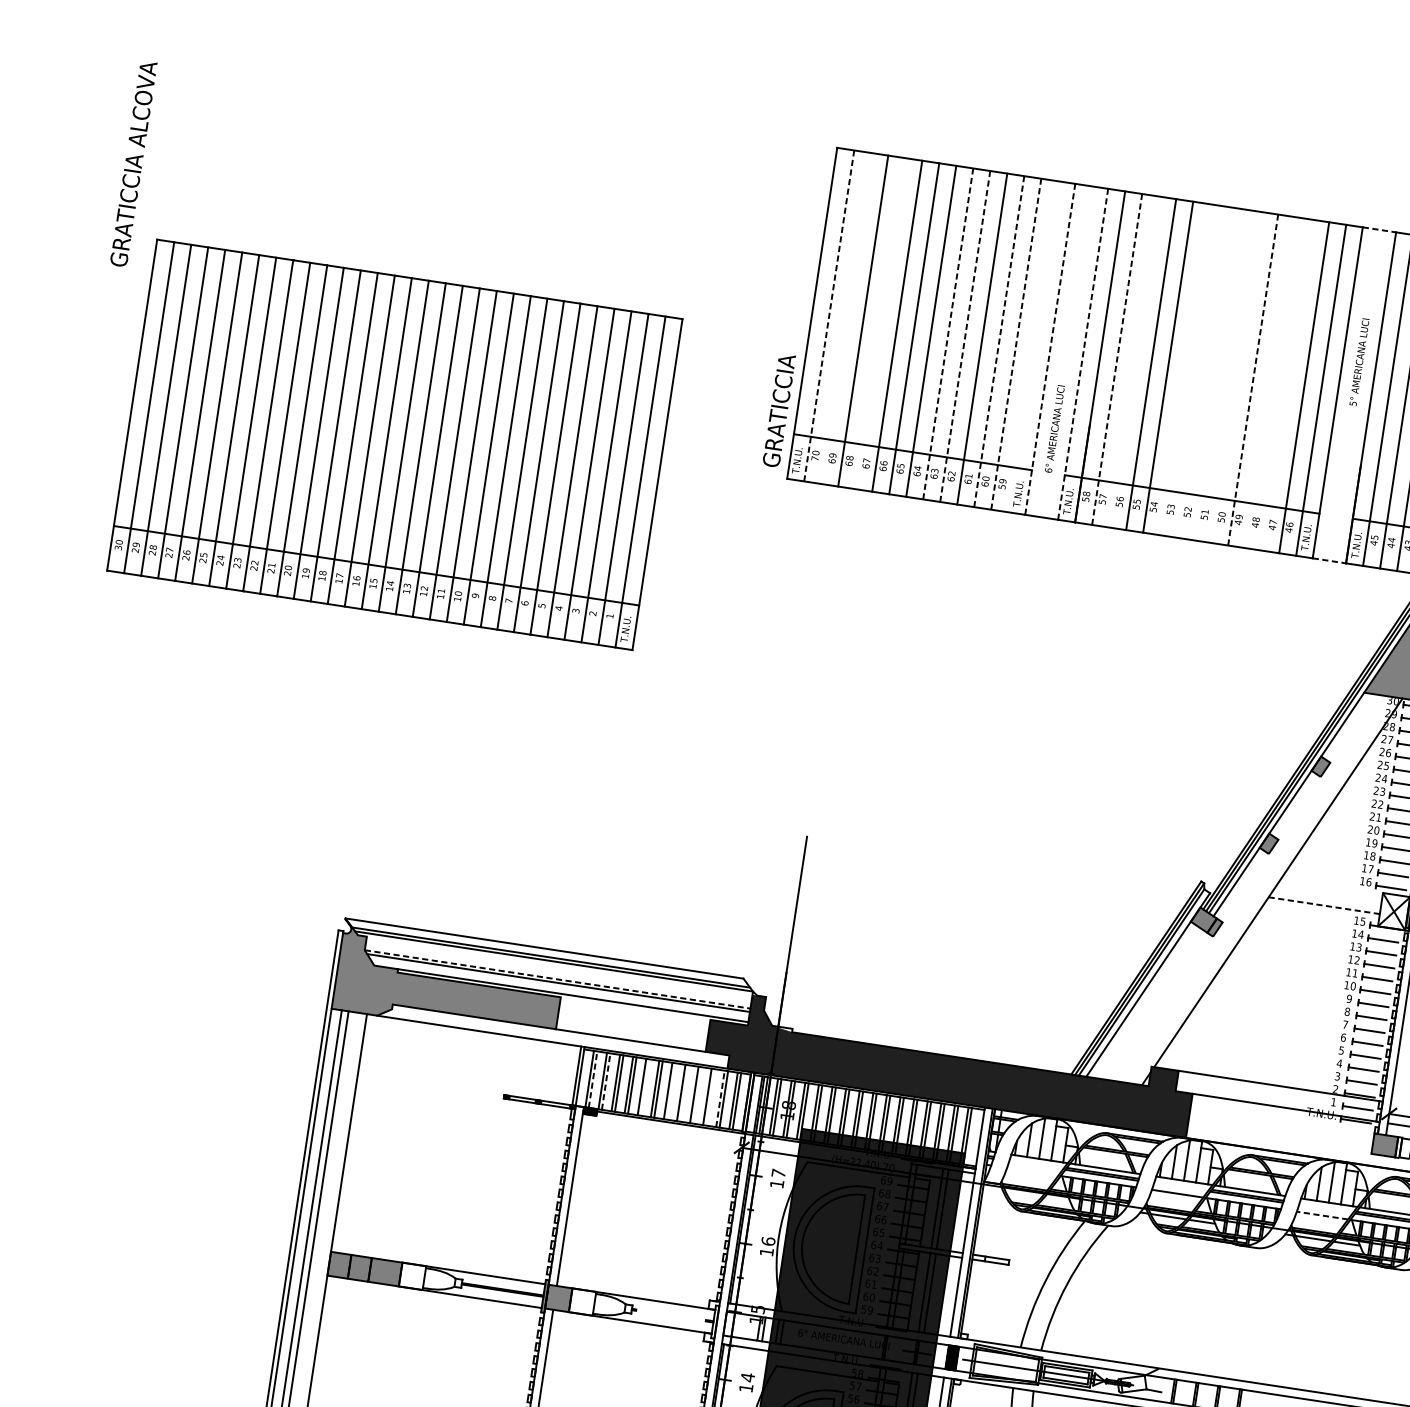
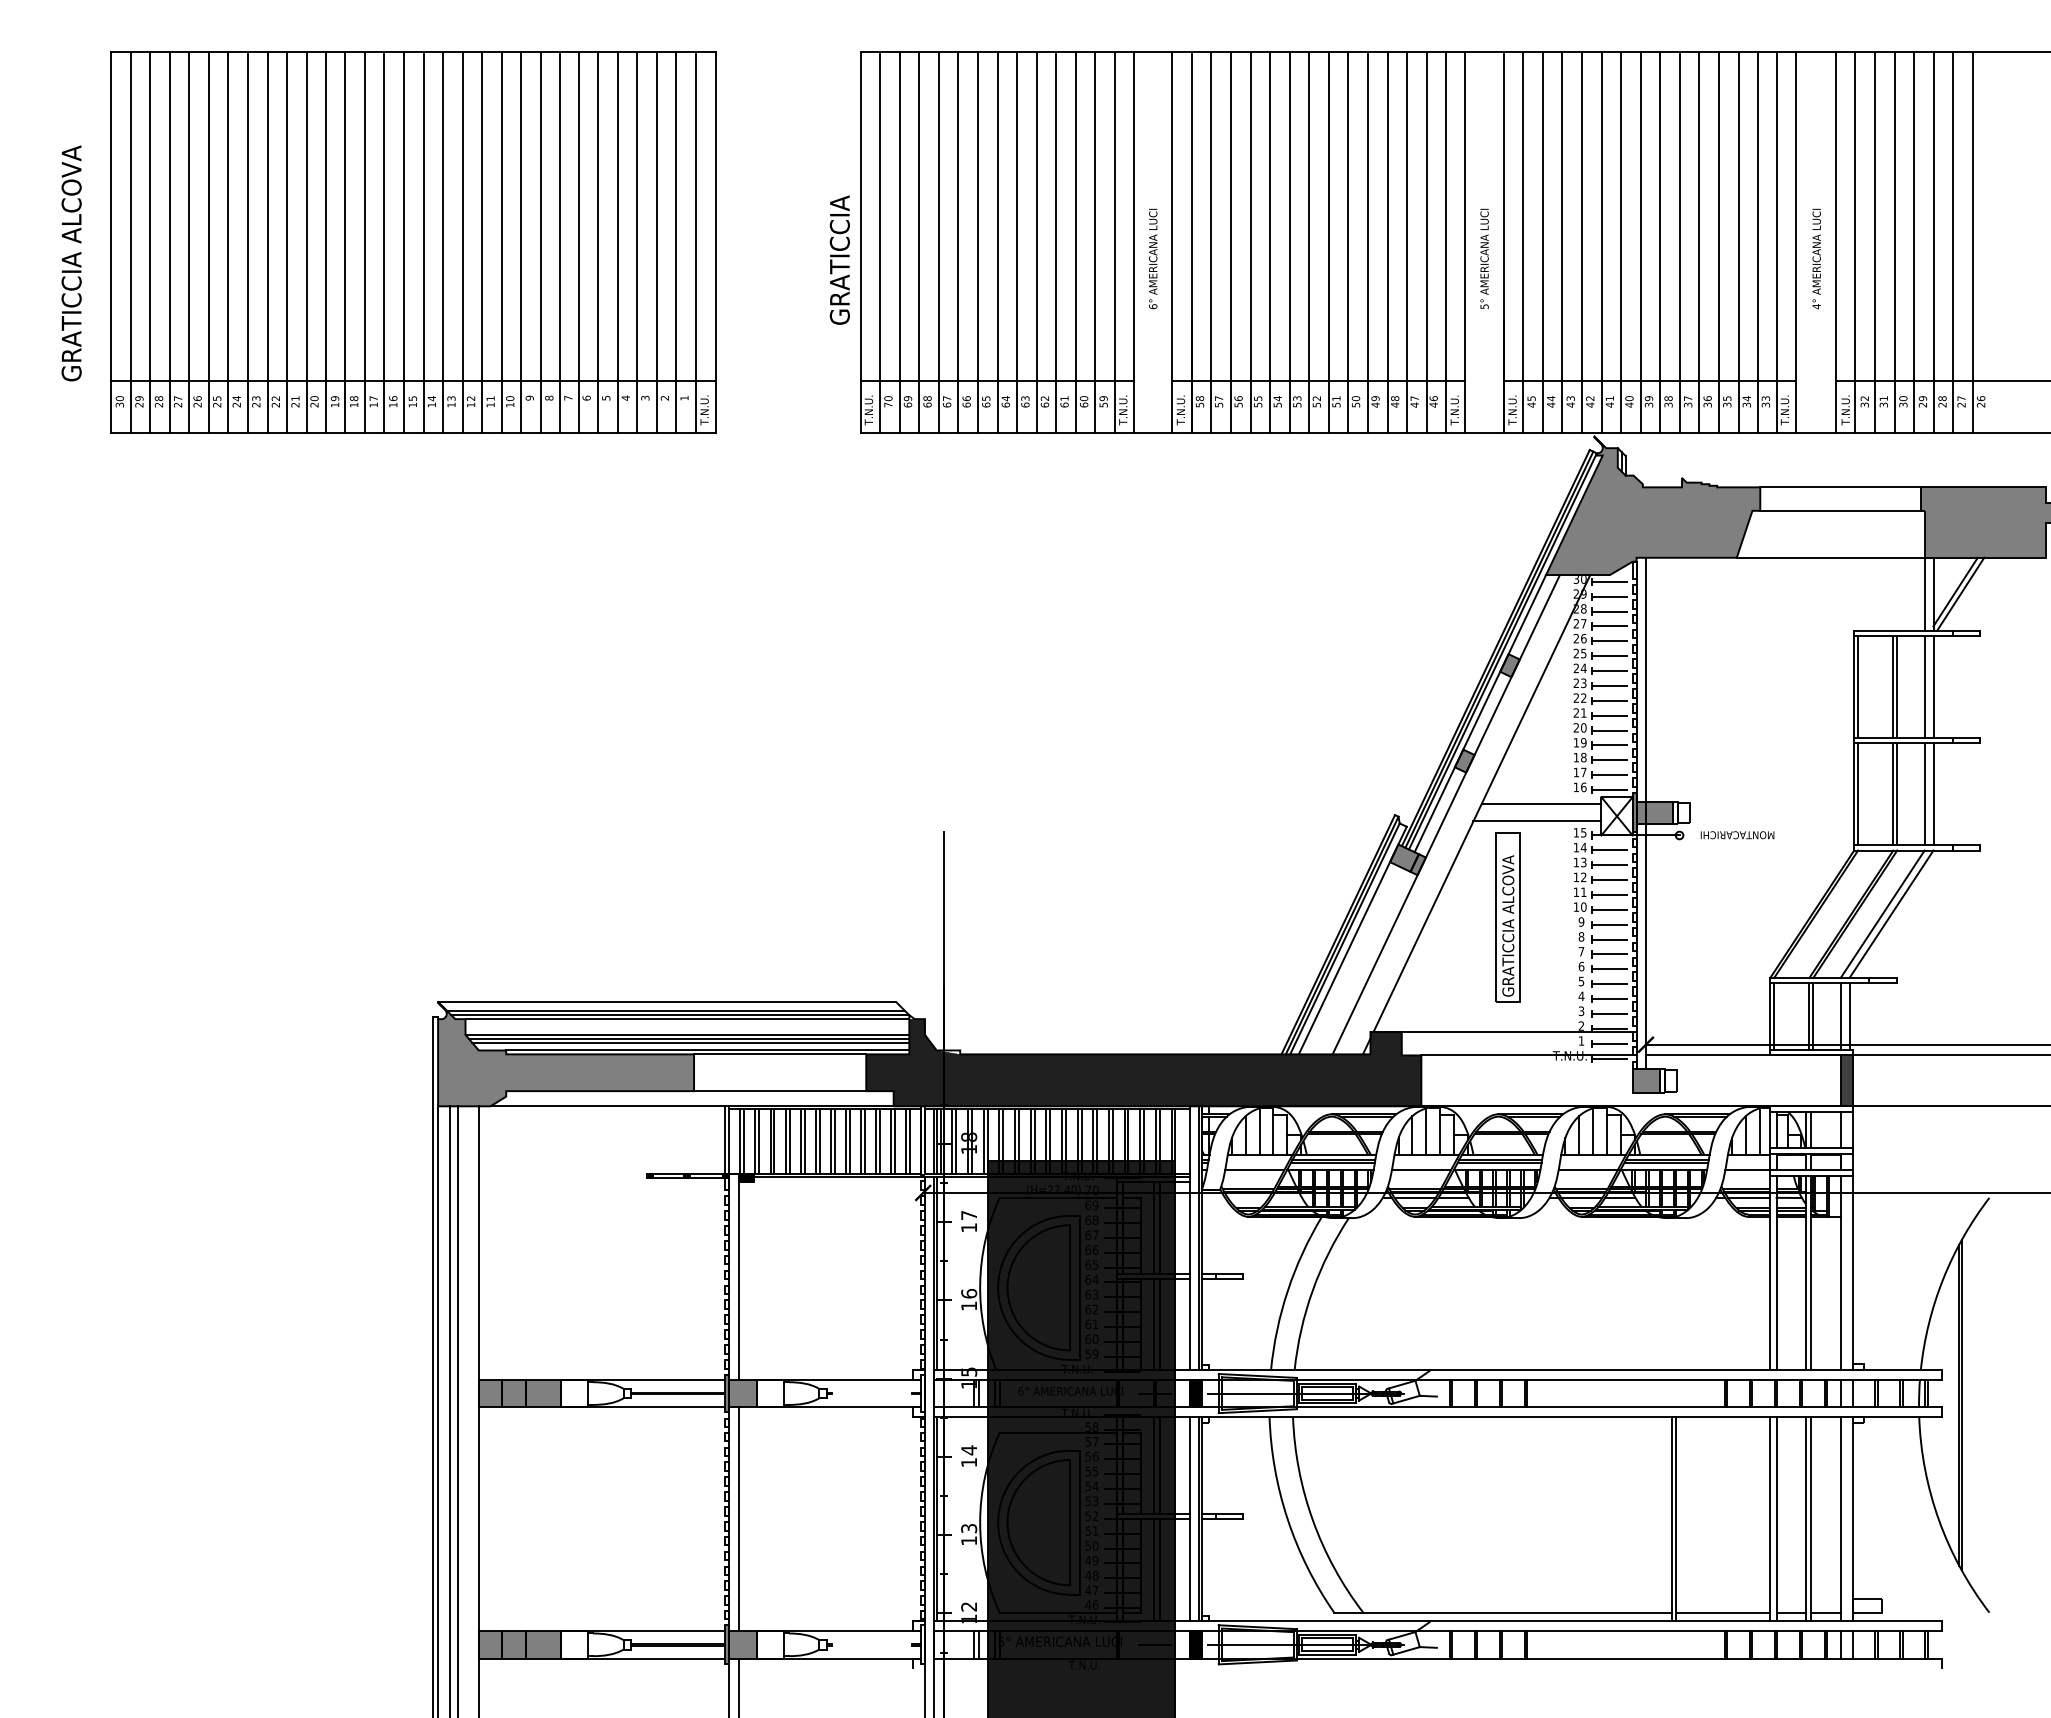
text: (133, 163) -> (71, 263), moved
line: (1380, 229) -> (1485, 51), dashed -> solid
line: (829, 315) -> (880, 241), dashed -> solid
line: (846, 317) -> (899, 241), added
line: (880, 323) -> (938, 241), added
line: (948, 333) -> (1017, 241), dashed -> solid
line: (965, 335) -> (1036, 241), dashed -> solid
line: (999, 341) -> (1075, 241), dashed -> solid
line: (1016, 343) -> (1095, 241), dashed -> solid
line: (1032, 346) -> (1114, 241), added
line: (1050, 348) -> (1134, 241), dashed -> solid
line: (1083, 353) -> (1172, 241), dashed -> solid
line: (1117, 358) -> (1211, 241), dashed -> solid
line: (1134, 361) -> (1231, 241), added
text: (1359, 361) -> (1484, 258), moved
line: (1185, 369) -> (1289, 241), added
line: (1202, 371) -> (1309, 241), added
line: (1218, 374) -> (1328, 241), added
line: (1236, 376) -> (1348, 241), added
line: (1253, 379) -> (1368, 241), dashed -> solid
line: (1270, 382) -> (1387, 241), added
line: (1287, 384) -> (1407, 241), added
text: (778, 410) -> (839, 259), moved
text: (1055, 428) -> (1153, 258), moved
part: (394, 445) -> (413, 242), moved
line: (1330, 560) -> (1485, 432), dashed -> solid
line: (1245, 887) -> (1445, 814), added
line: (1330, 891) -> (1541, 804), added
line: (1324, 905) -> (1537, 821), dashed -> solid
line: (559, 966) -> (687, 1019), added
line: (557, 979) -> (687, 1034), dashed -> solid
part: (1285, 985) -> (1507, 917), added
line: (559, 986) -> (690, 1042), added
line: (635, 1008) -> (780, 1054), added
line: (593, 1079) -> (744, 1141), dashed -> solid
line: (606, 1081) -> (759, 1141), dashed -> solid
line: (645, 1087) -> (804, 1141), added
line: (671, 1091) -> (834, 1141), added
line: (684, 1093) -> (849, 1141), added
line: (697, 1095) -> (864, 1141), added
line: (710, 1097) -> (879, 1141), added
line: (720, 1098) -> (890, 1141), dashed -> solid
line: (1032, 1171) -> (1254, 1170), added
line: (1322, 1215) -> (1588, 1170), dashed -> solid

